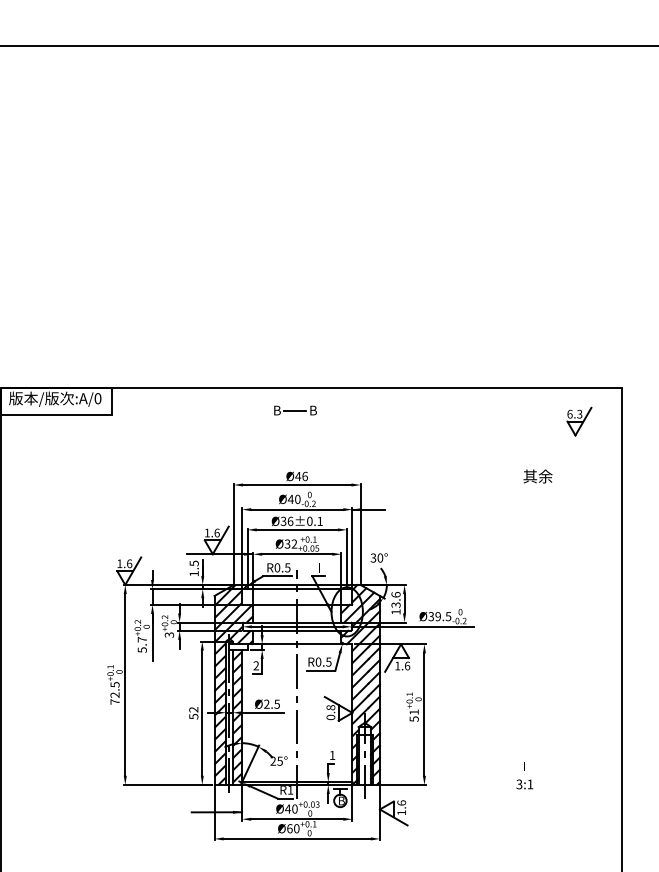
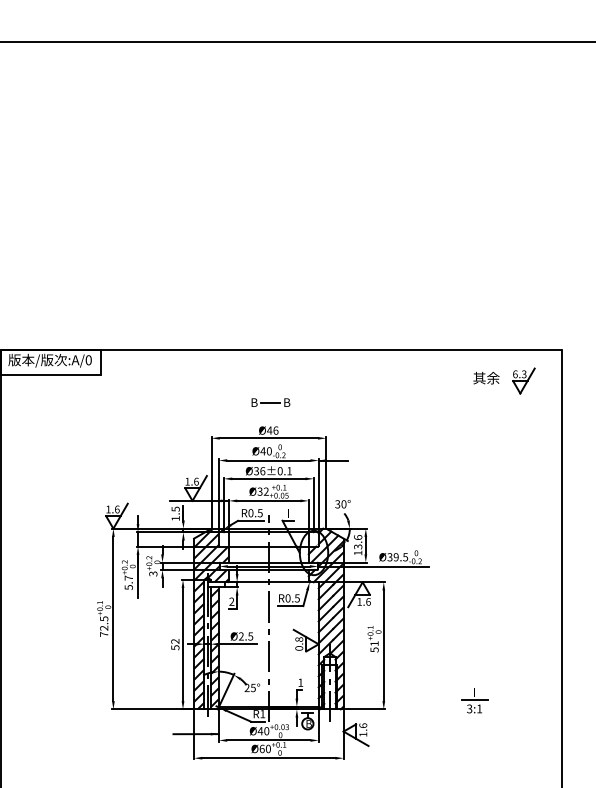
part: (295, 410) -> (270, 402), moved
text: (537, 476) -> (486, 378), moved
line: (524, 775) -> (474, 700), added

